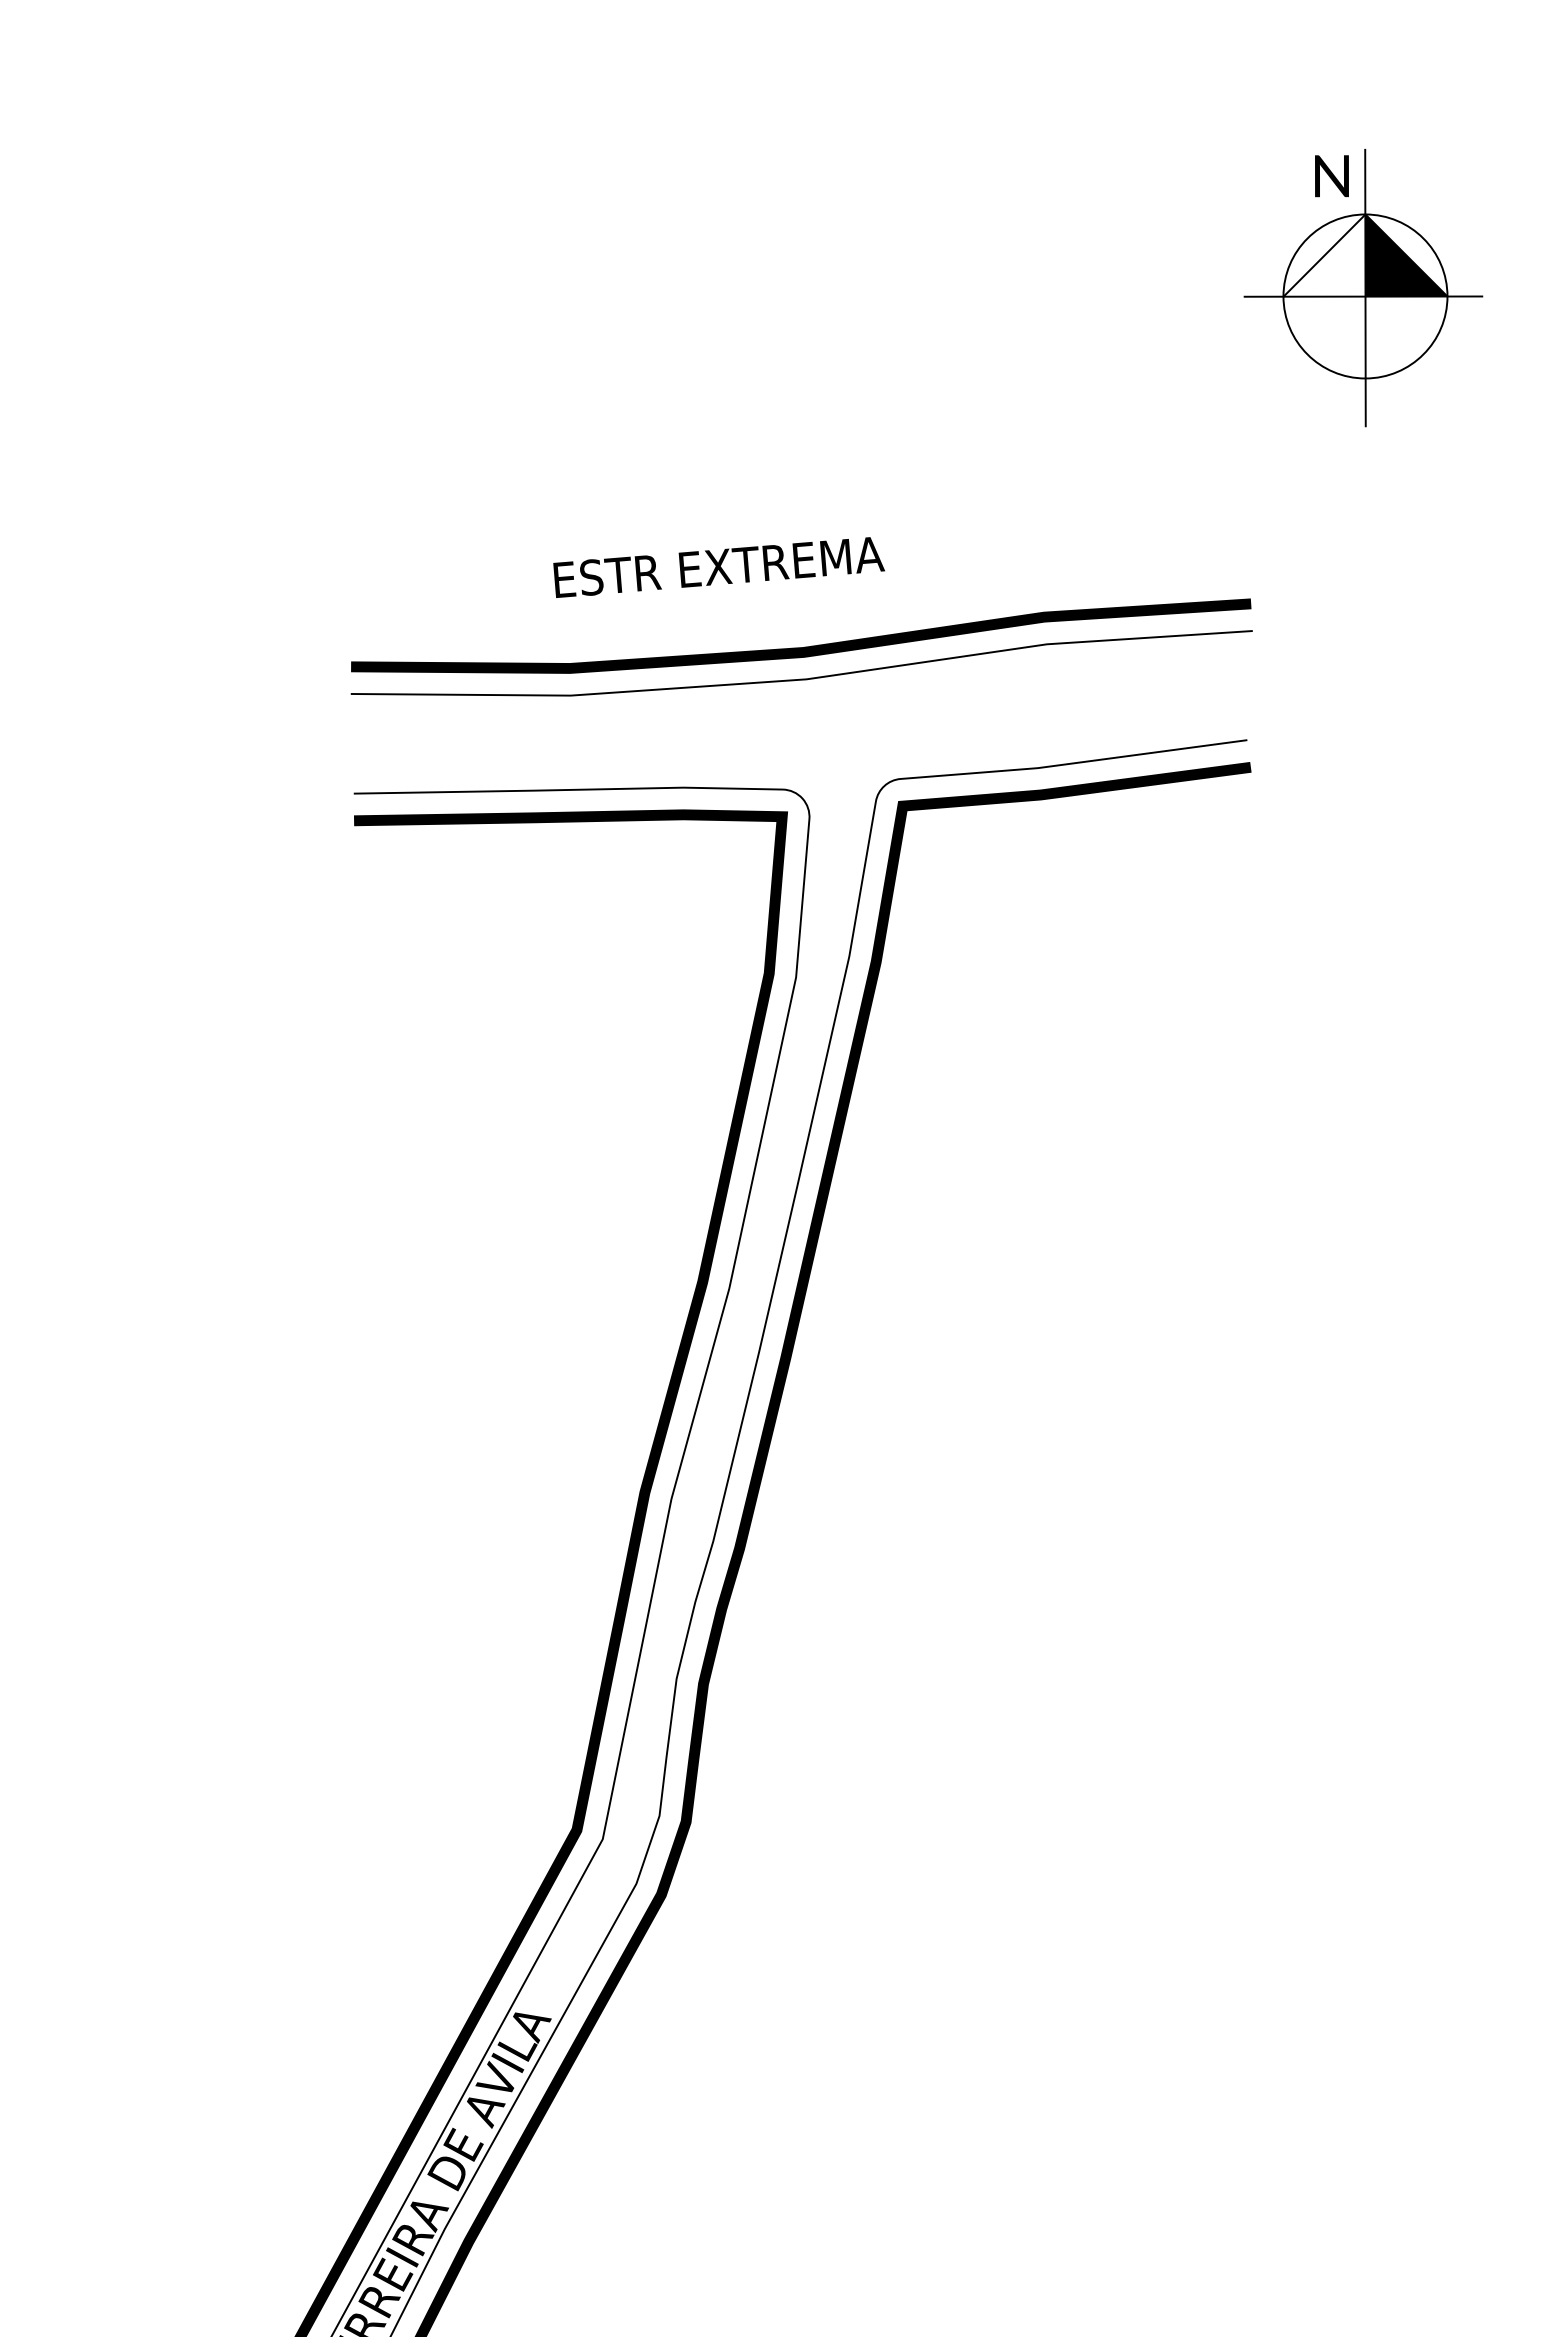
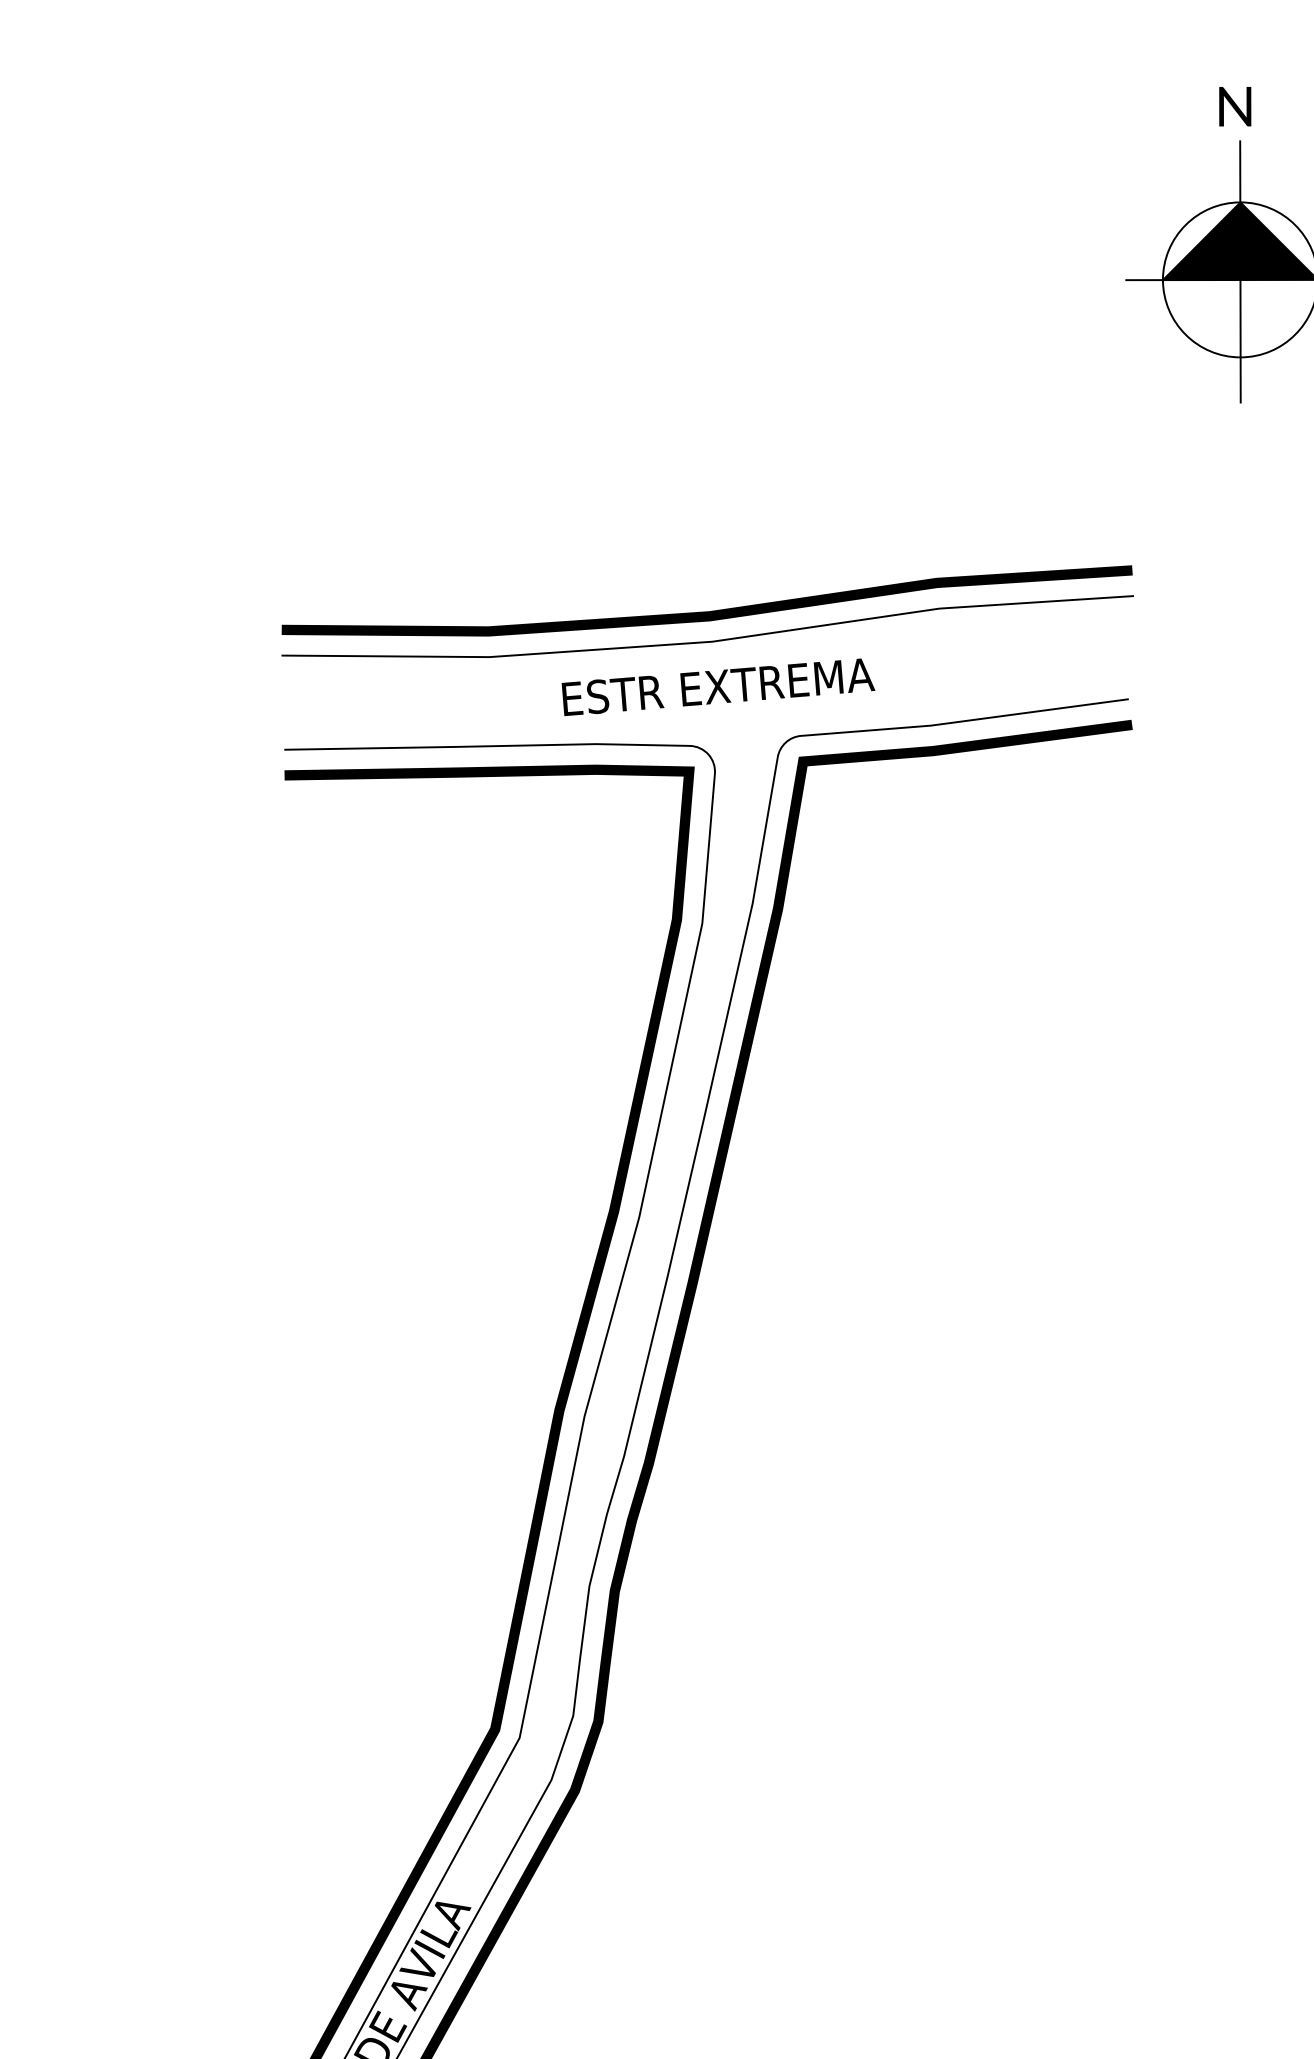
text: (1331, 176) -> (1234, 106), moved
fill: (1324, 255) -> (1201, 241), added
text: (718, 567) -> (717, 687), moved

